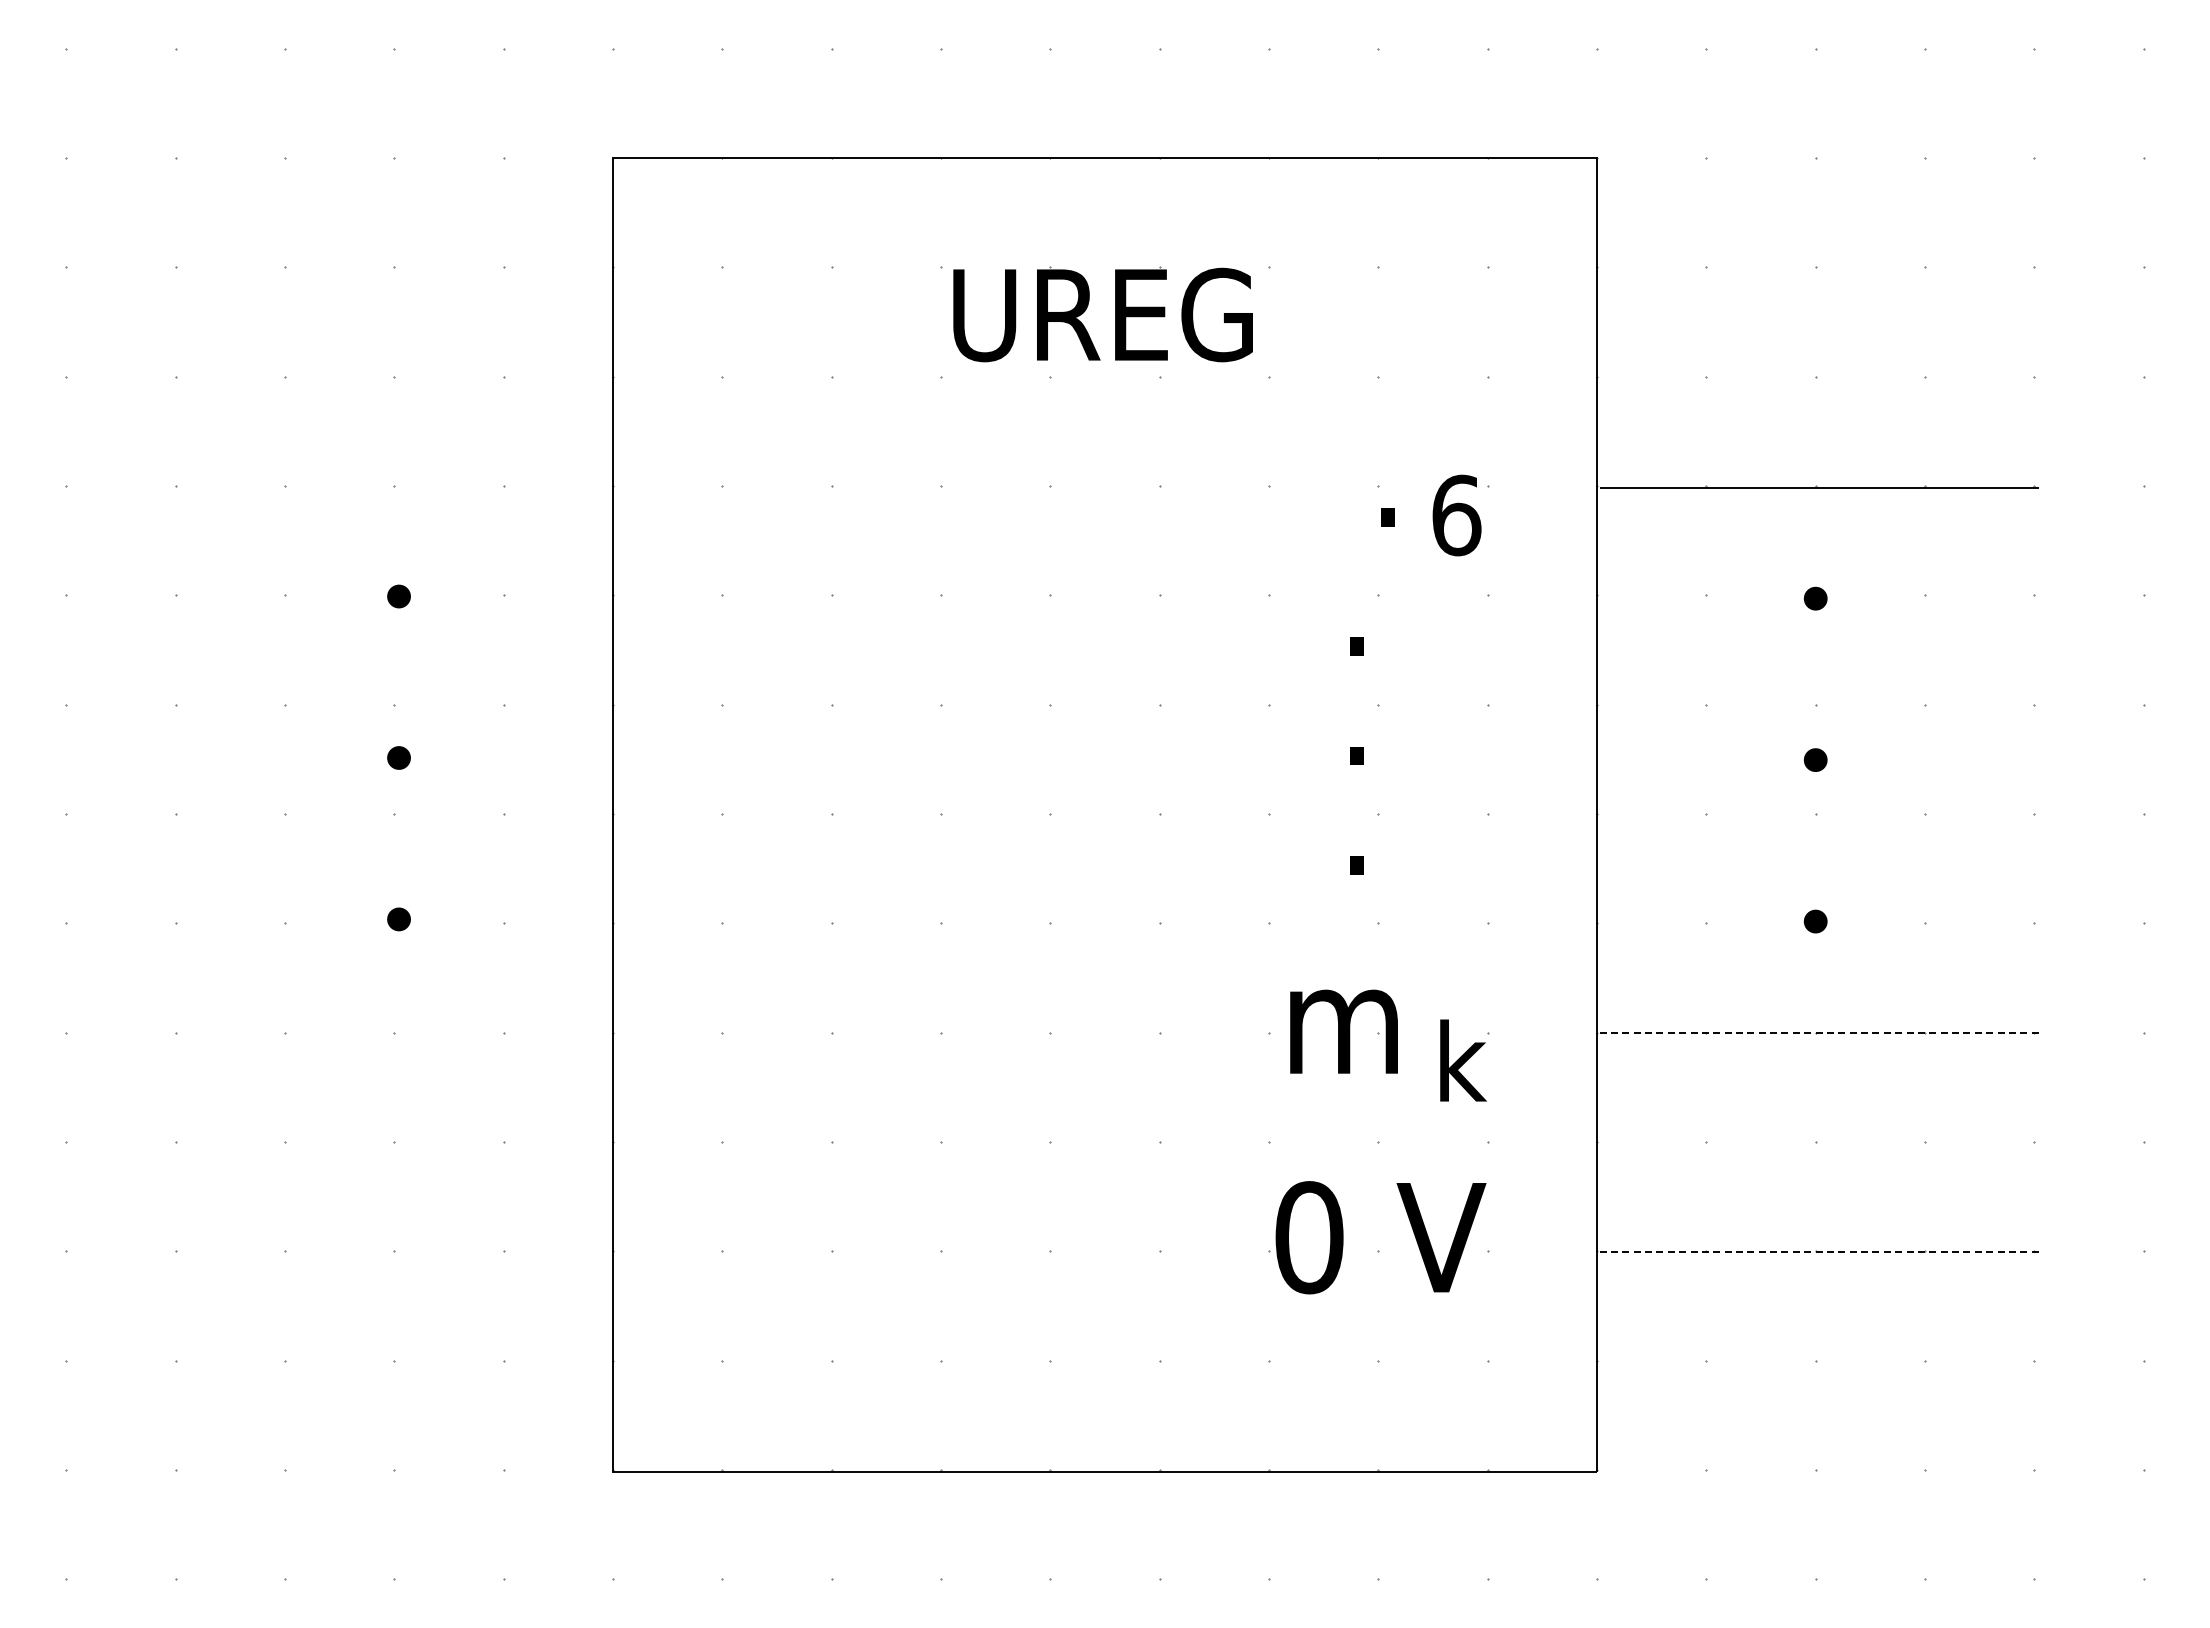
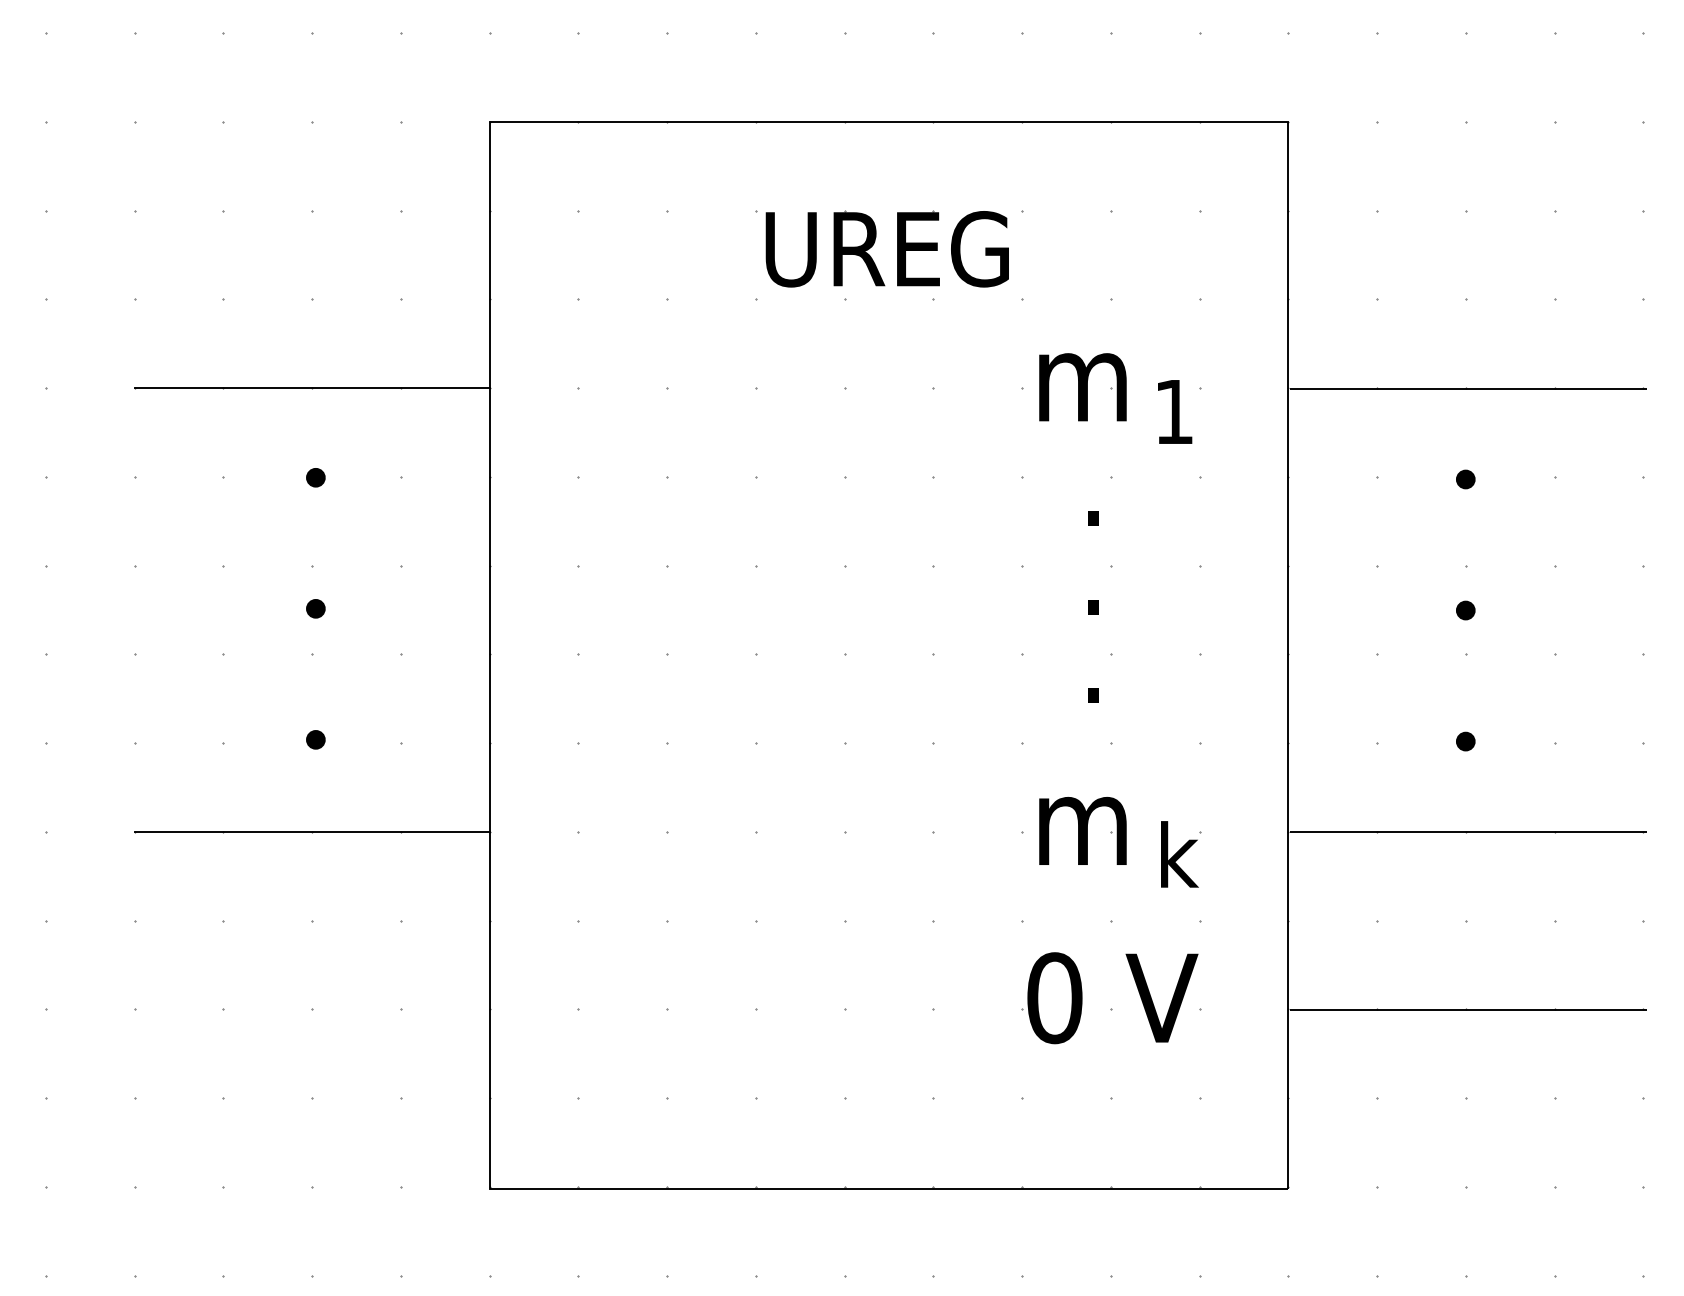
text: (1343, 484) -> (1082, 386), . -> m
line: (393, 485) -> (311, 387), added
text: (1456, 515) -> (1174, 411), 6 -> 1
line: (393, 1032) -> (311, 831), added
line: (1819, 1033) -> (1468, 832), dashed -> solid
line: (1819, 1251) -> (1468, 1009), dashed -> solid

